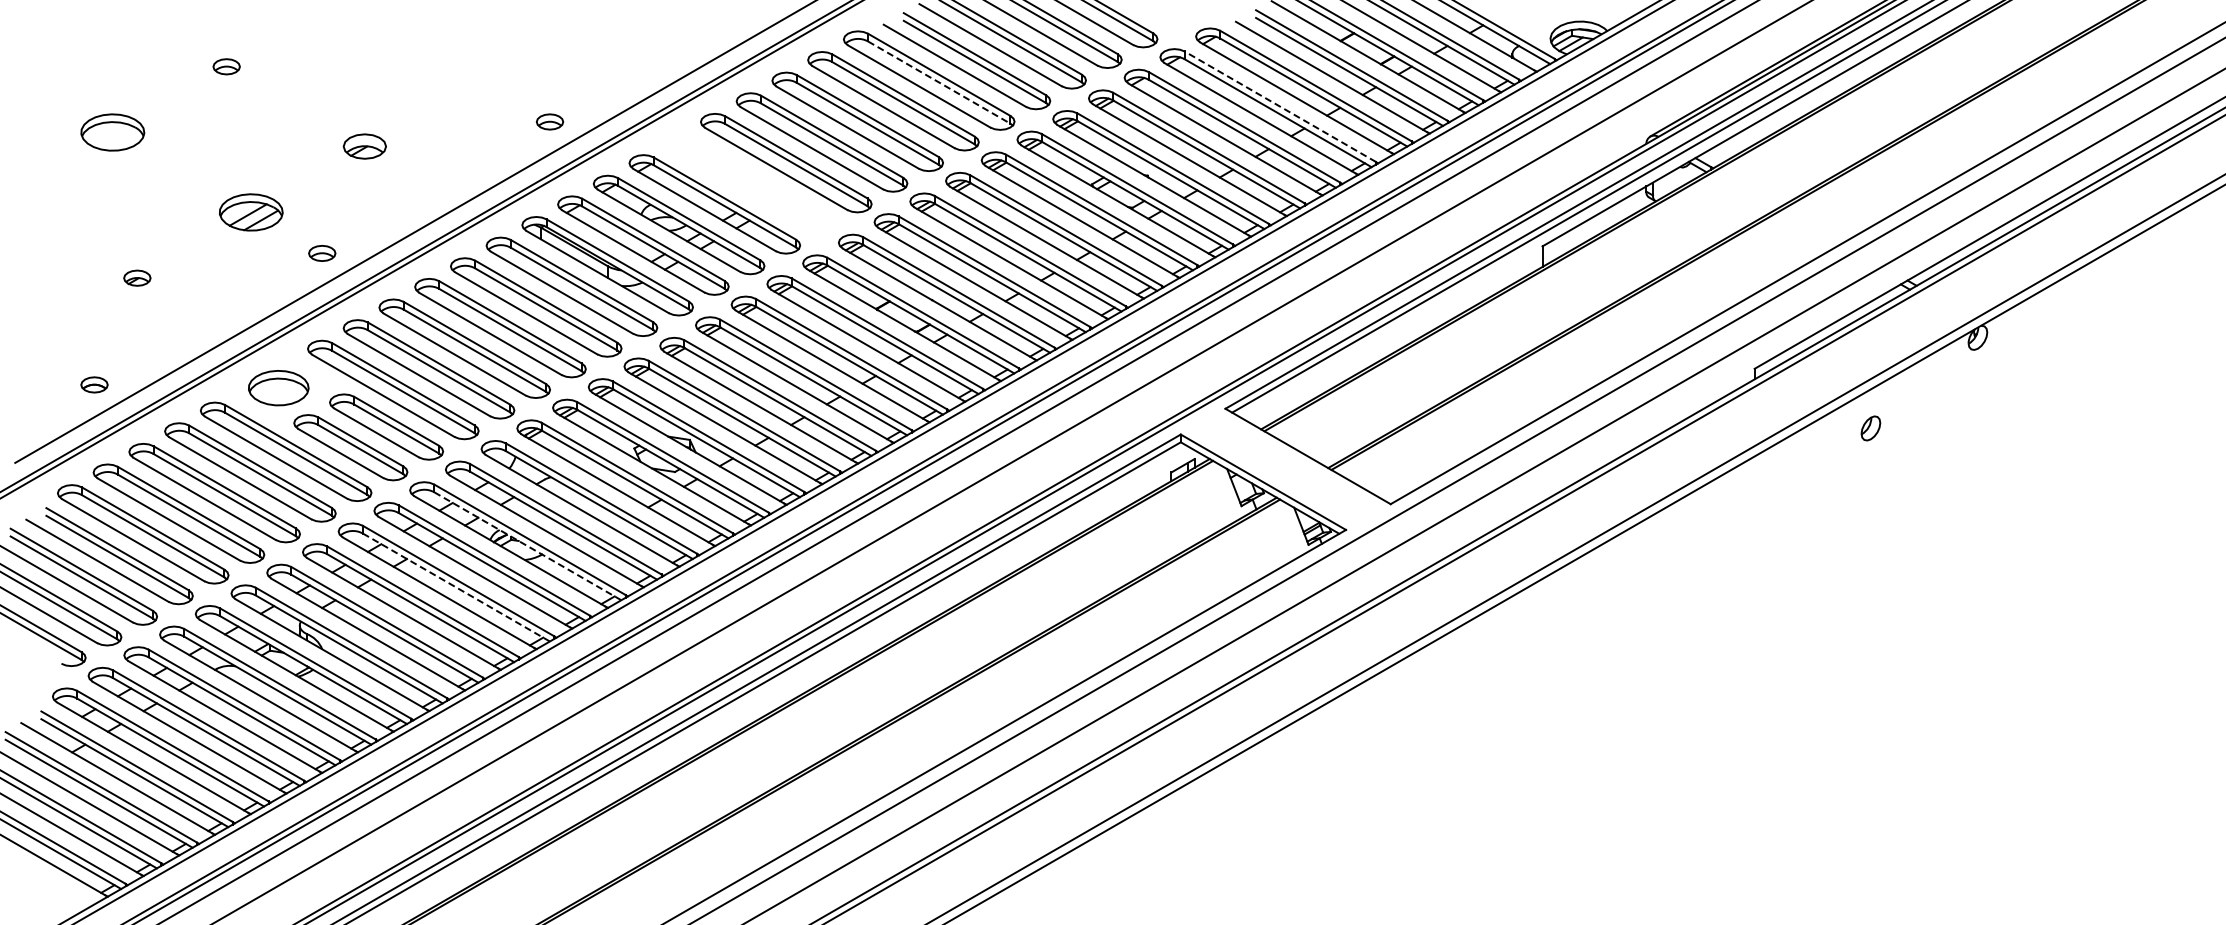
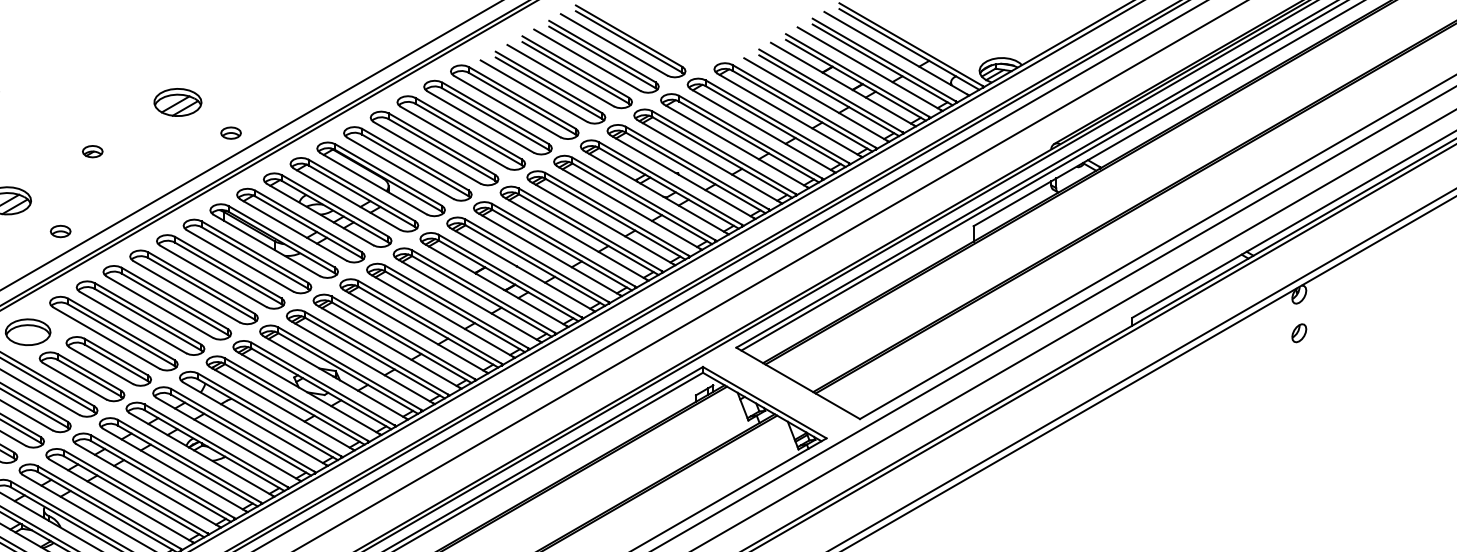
part: (478, 80) -> (177, 102), added
line: (939, 82) -> (522, 103), dashed -> solid
line: (1280, 106) -> (777, 121), dashed -> solid
part: (365, 146) -> (93, 151), size x0.62
part: (750, 183) -> (381, 179), added
part: (1870, 428) -> (1298, 333), moved
line: (527, 546) -> (214, 450), dashed -> solid
line: (456, 587) -> (161, 481), dashed -> solid

